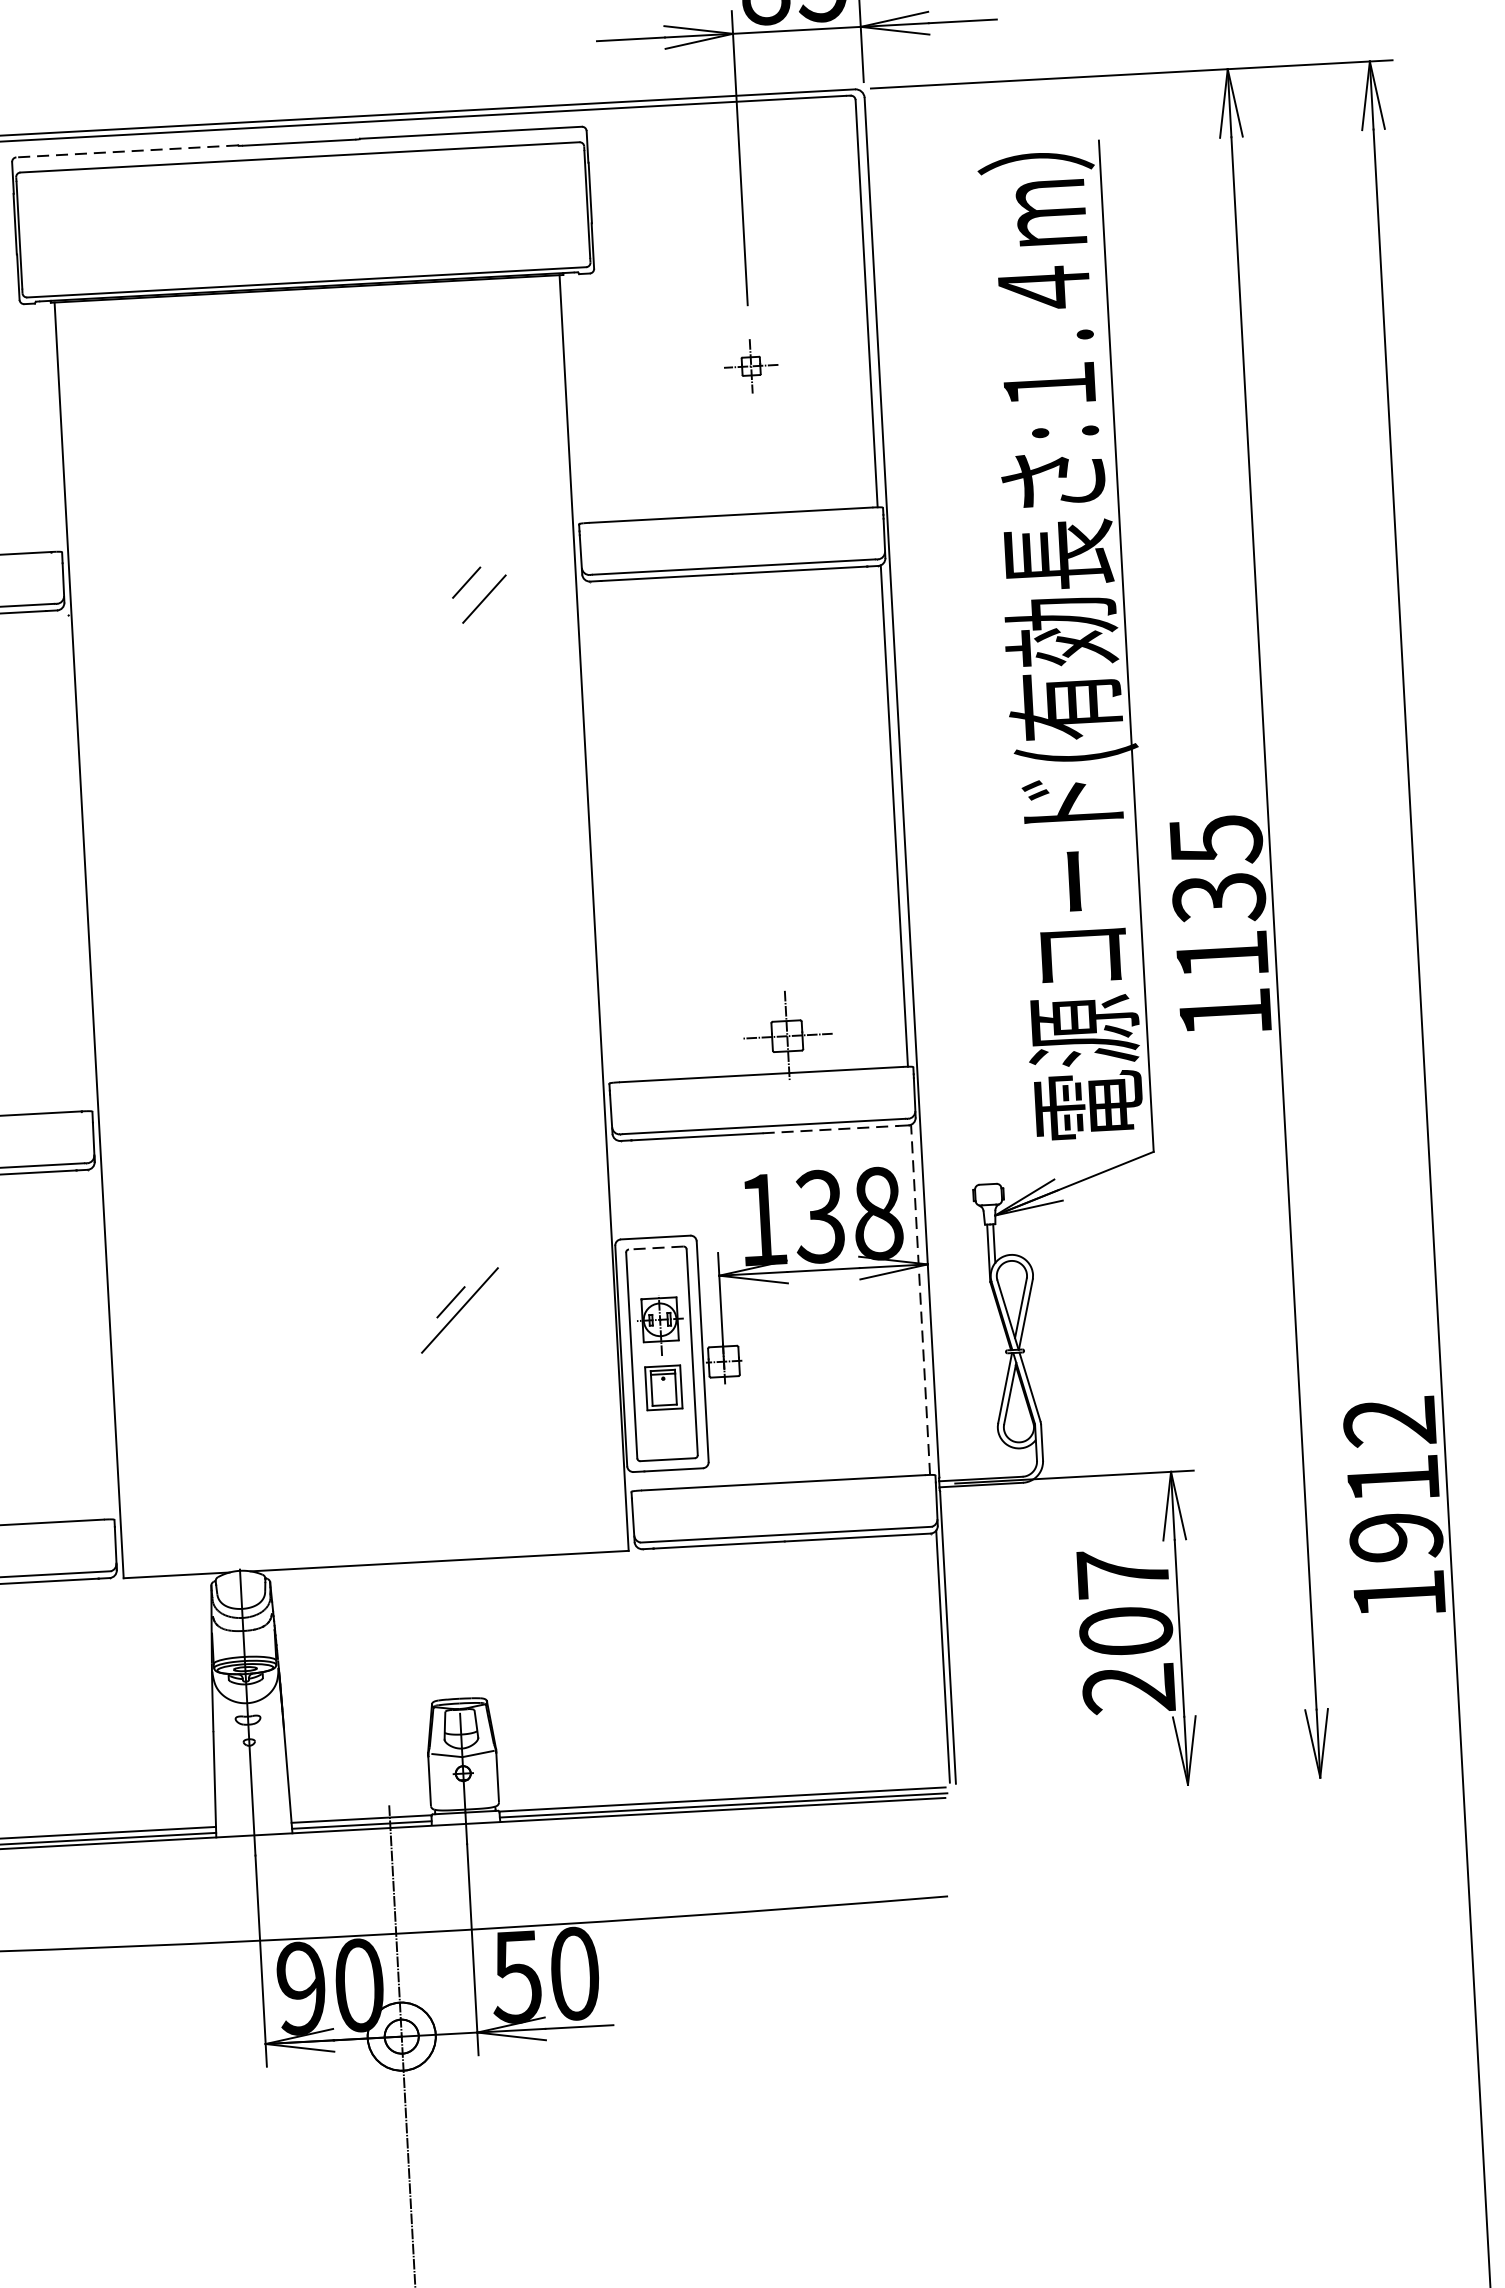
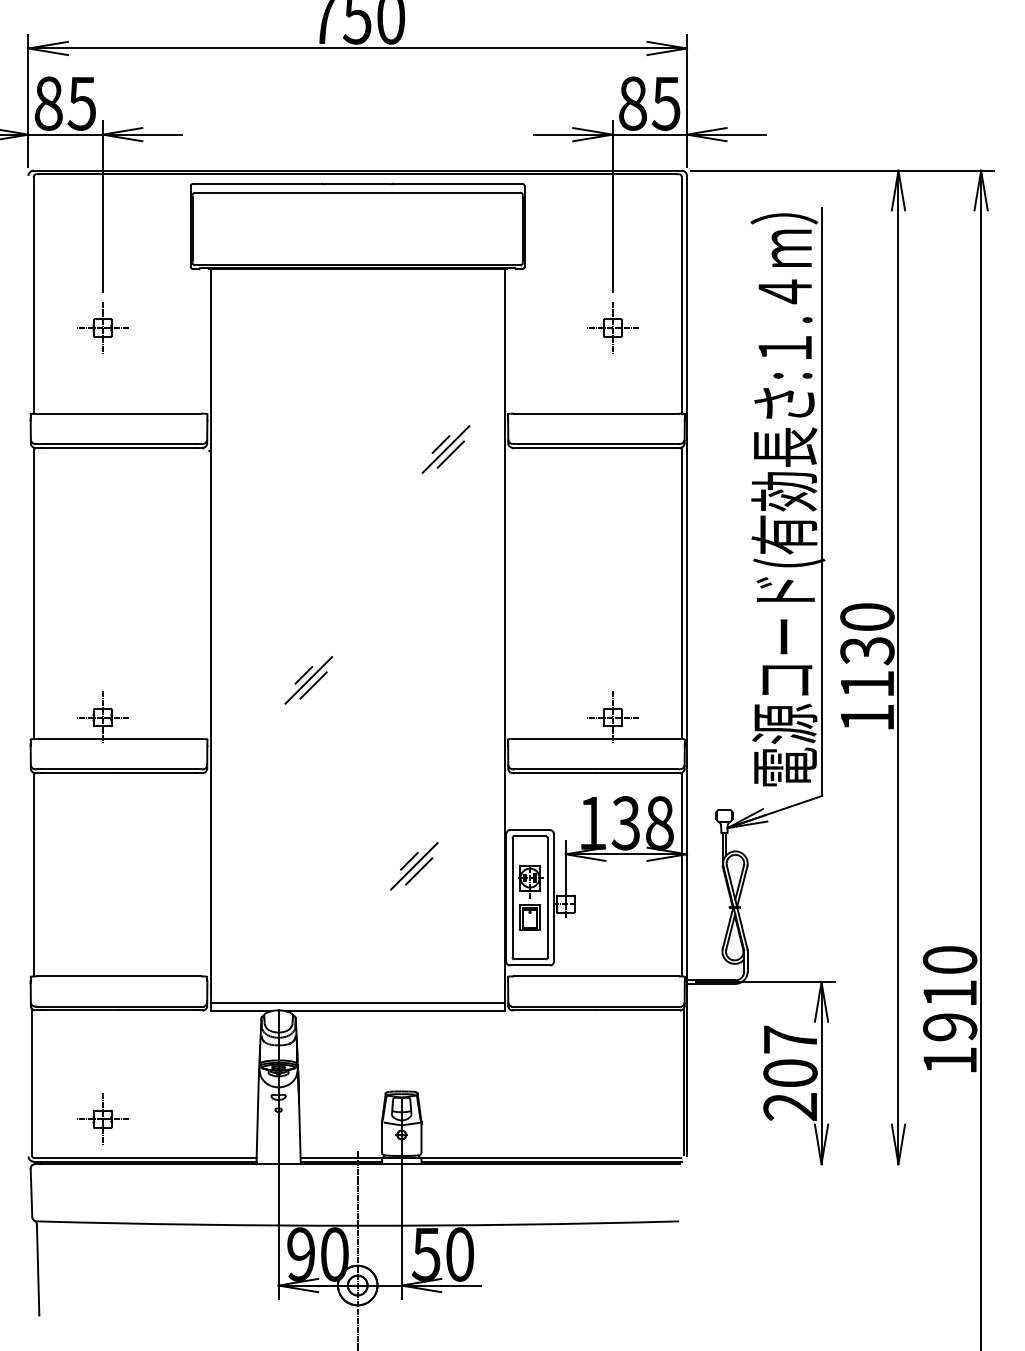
line: (126, 150) -> (257, 183), dashed -> solid
part: (750, 365) -> (612, 327), size x1.67
line: (474, 590) -> (445, 449), added
text: (1216, 840) -> (867, 617), 1135 -> 1130
part: (260, 1000) -> (308, 680), added
line: (831, 1130) -> (635, 773), dashed -> solid
line: (656, 1248) -> (530, 836), dashed -> solid
line: (920, 1299) -> (681, 874), dashed -> solid
line: (469, 1318) -> (419, 871), added
text: (1389, 1422) -> (949, 960), 1912 -> 1910
line: (374, 1549) -> (357, 1002), added

